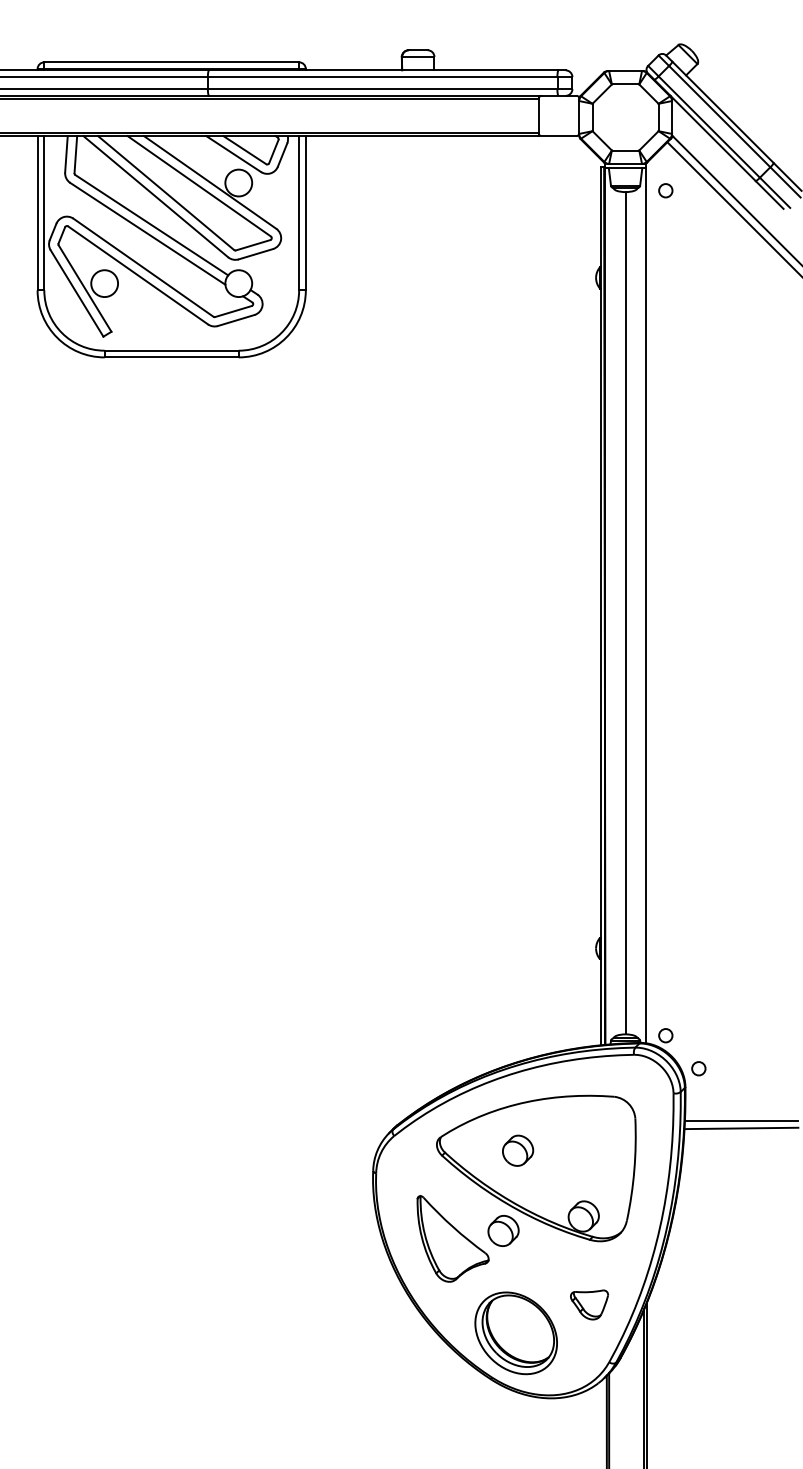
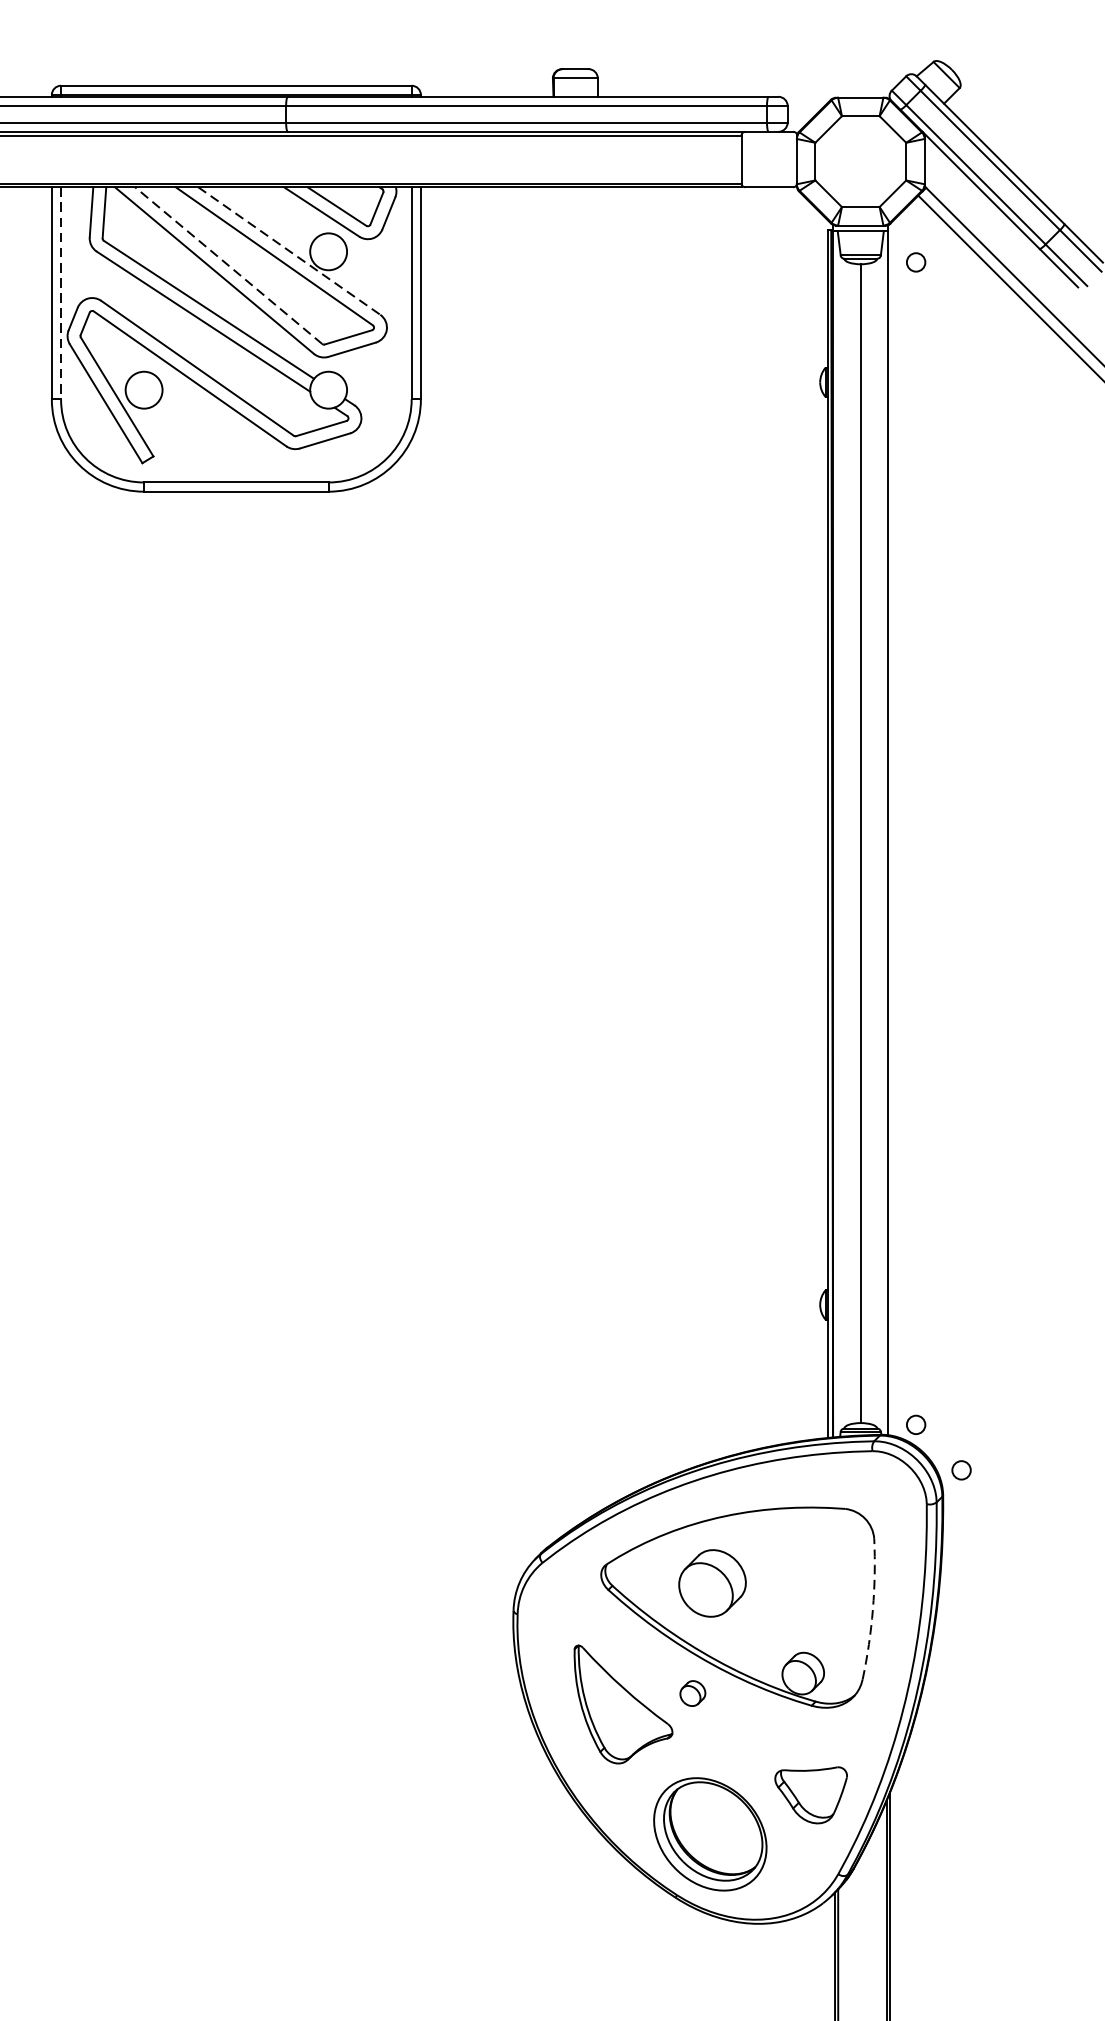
line: (210, 182) -> (289, 251), solid -> dashed
line: (166, 193) -> (229, 266), solid -> dashed
line: (44, 213) -> (61, 293), solid -> dashed
line: (741, 1121) -> (1020, 1542), removed
line: (741, 1128) -> (1020, 1552), removed
part: (518, 1150) -> (713, 1582), size x1.6
arc: (634, 1169) -> (873, 1608), solid -> dashed
part: (503, 1230) -> (692, 1692), size x0.6
part: (589, 1304) -> (811, 1794), size x1.4

